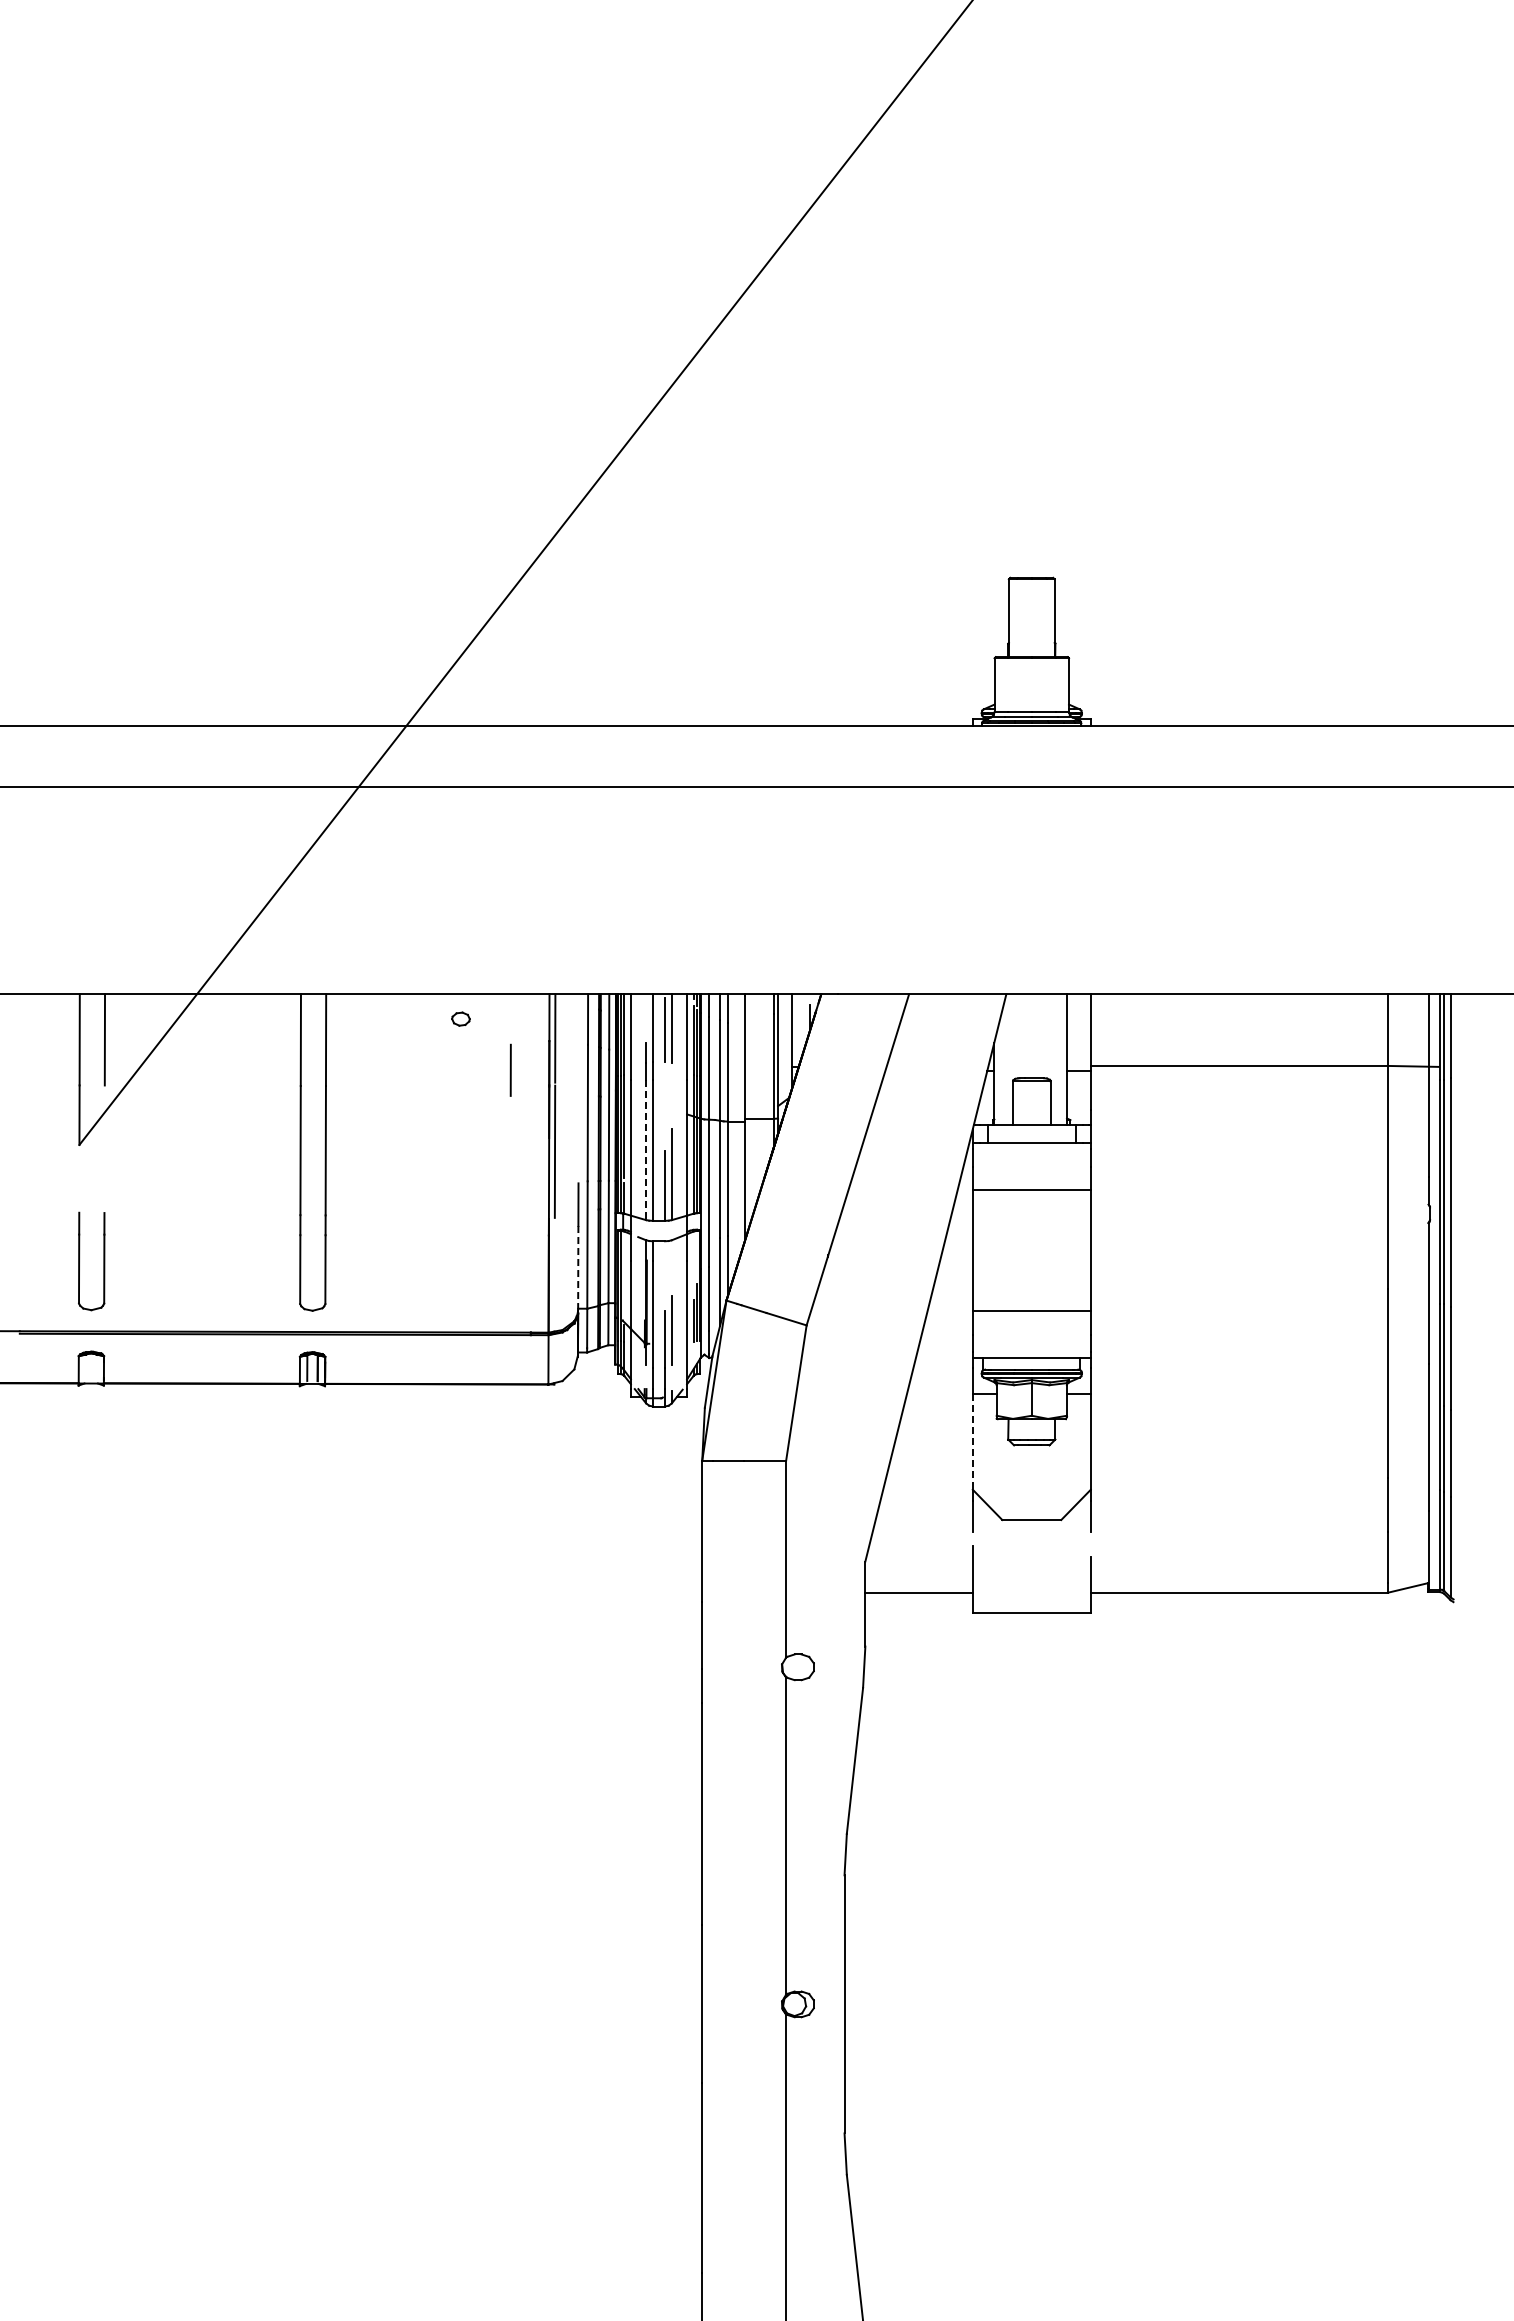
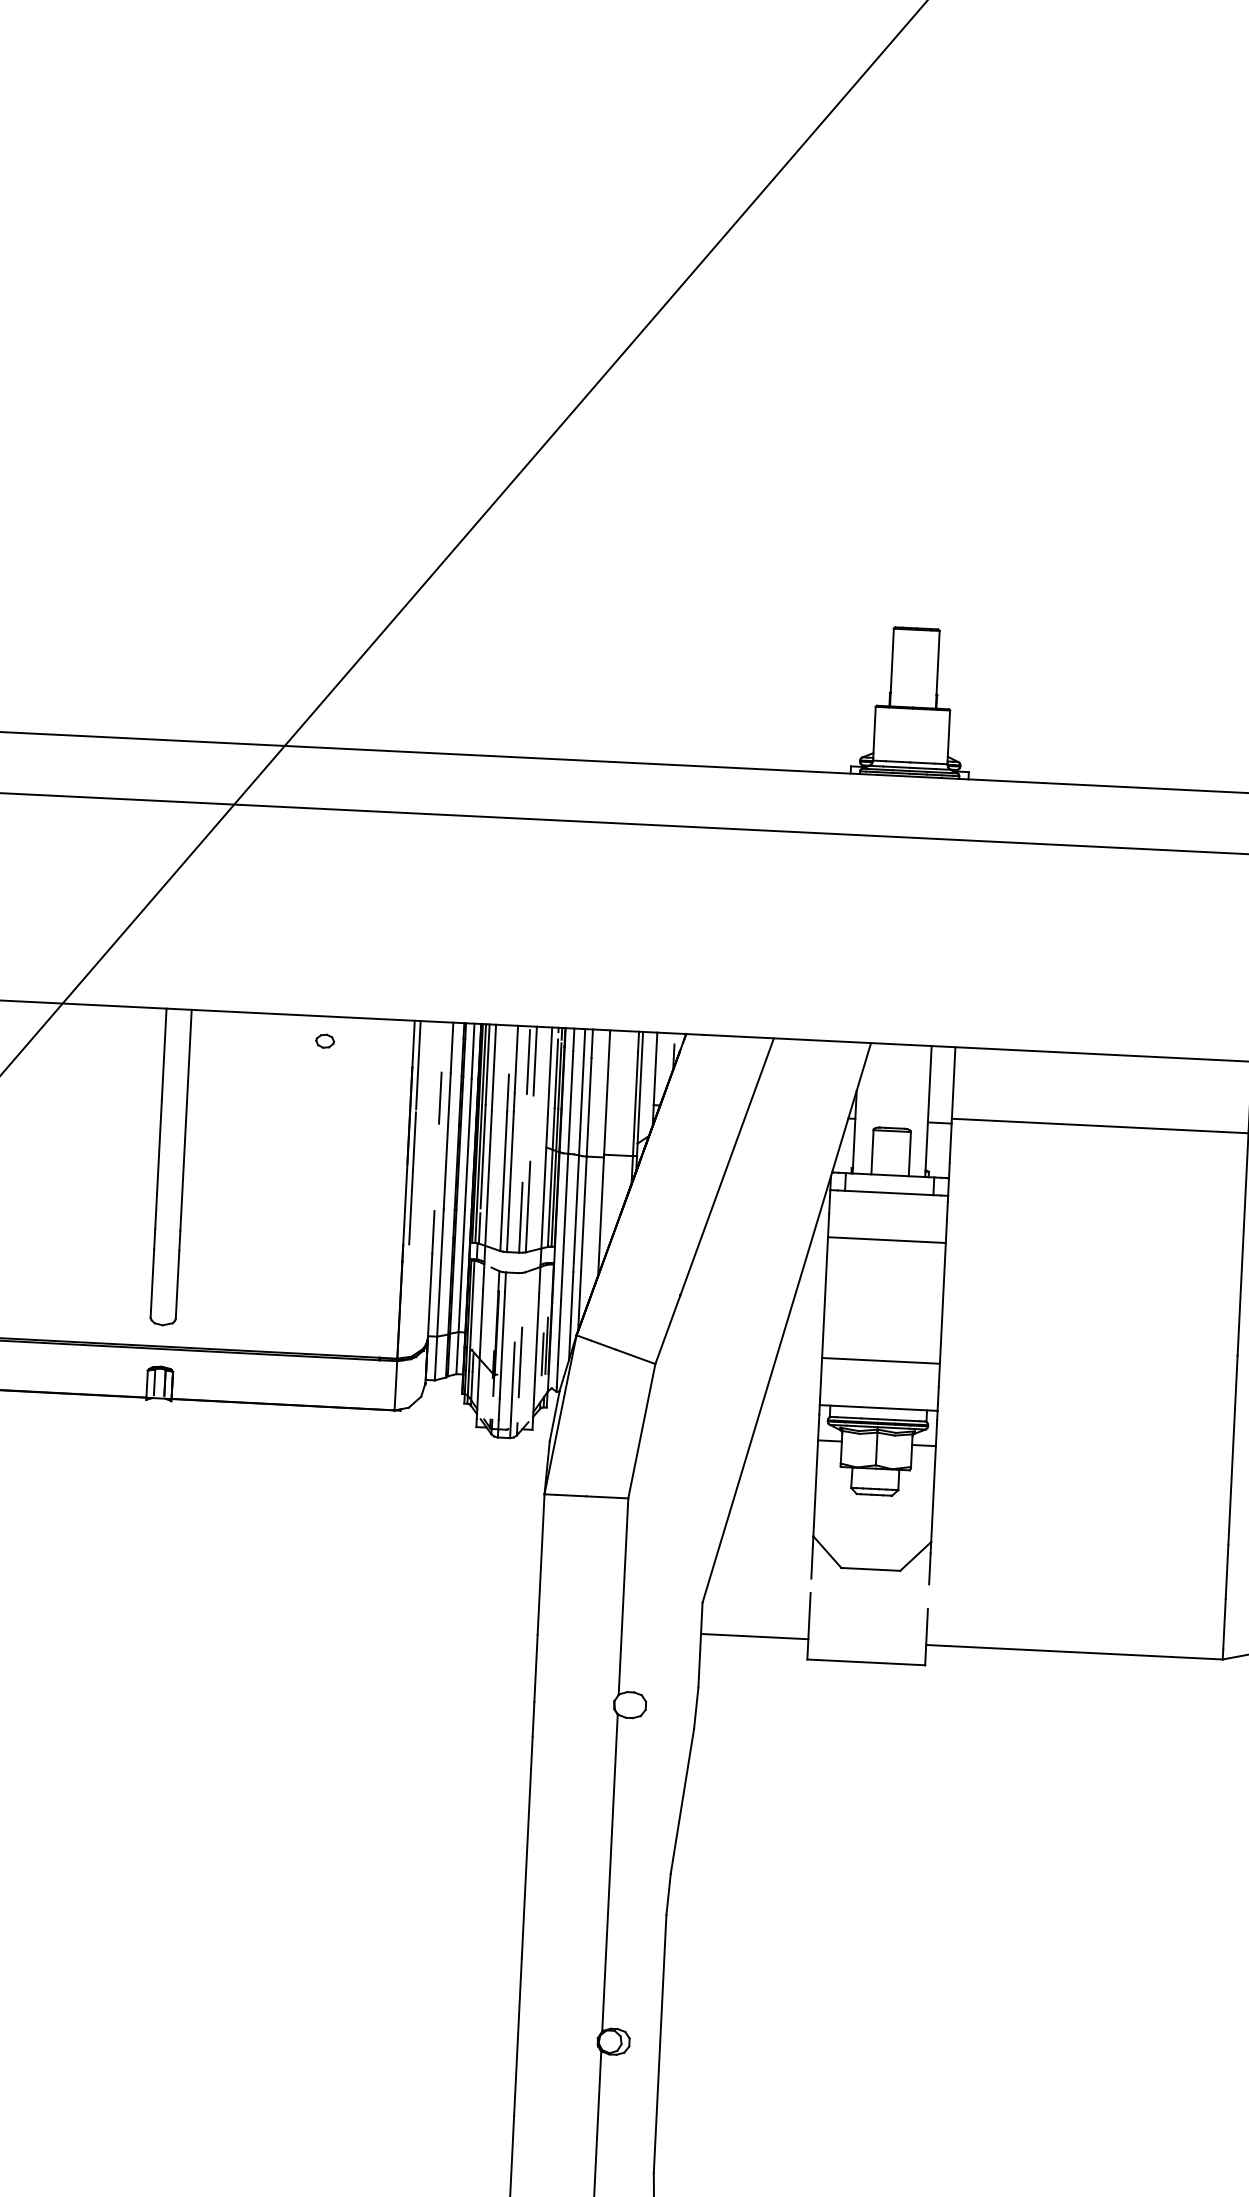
line: (510, 1069) -> (440, 1097), moved
line: (646, 1150) -> (504, 1181), dashed -> solid
line: (578, 1267) -> (430, 1295), dashed -> solid
line: (972, 1442) -> (815, 1489), dashed -> solid

